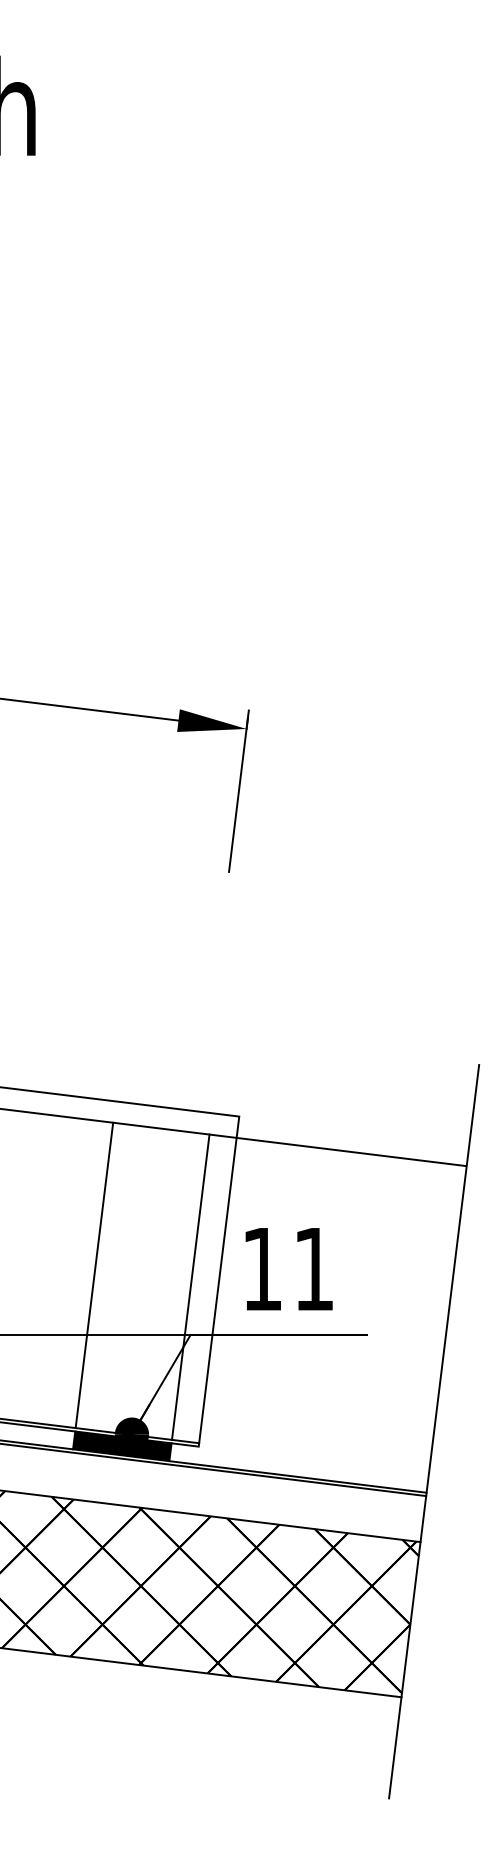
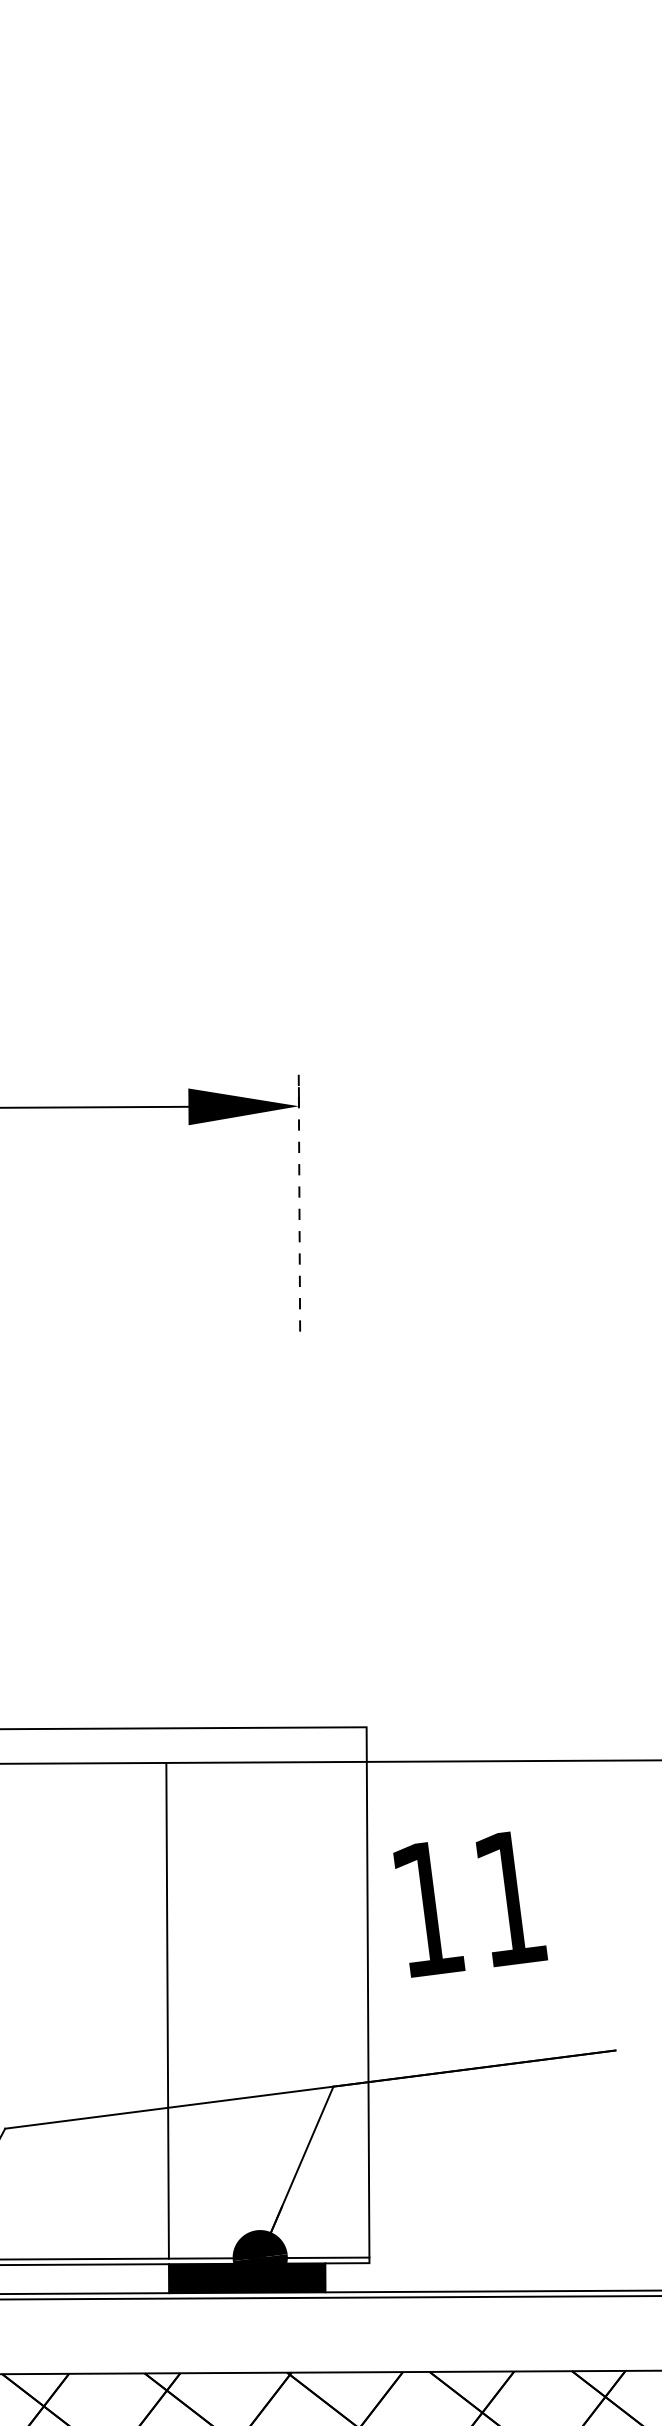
line: (238, 791) -> (298, 1207), solid -> dashed
text: (288, 1269) -> (469, 1904), moved
line: (190, 1286) -> (323, 2008), removed

